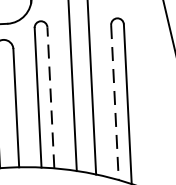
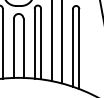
line: (51, 96) -> (41, 43), dashed -> solid
line: (114, 103) -> (72, 48), dashed -> solid

